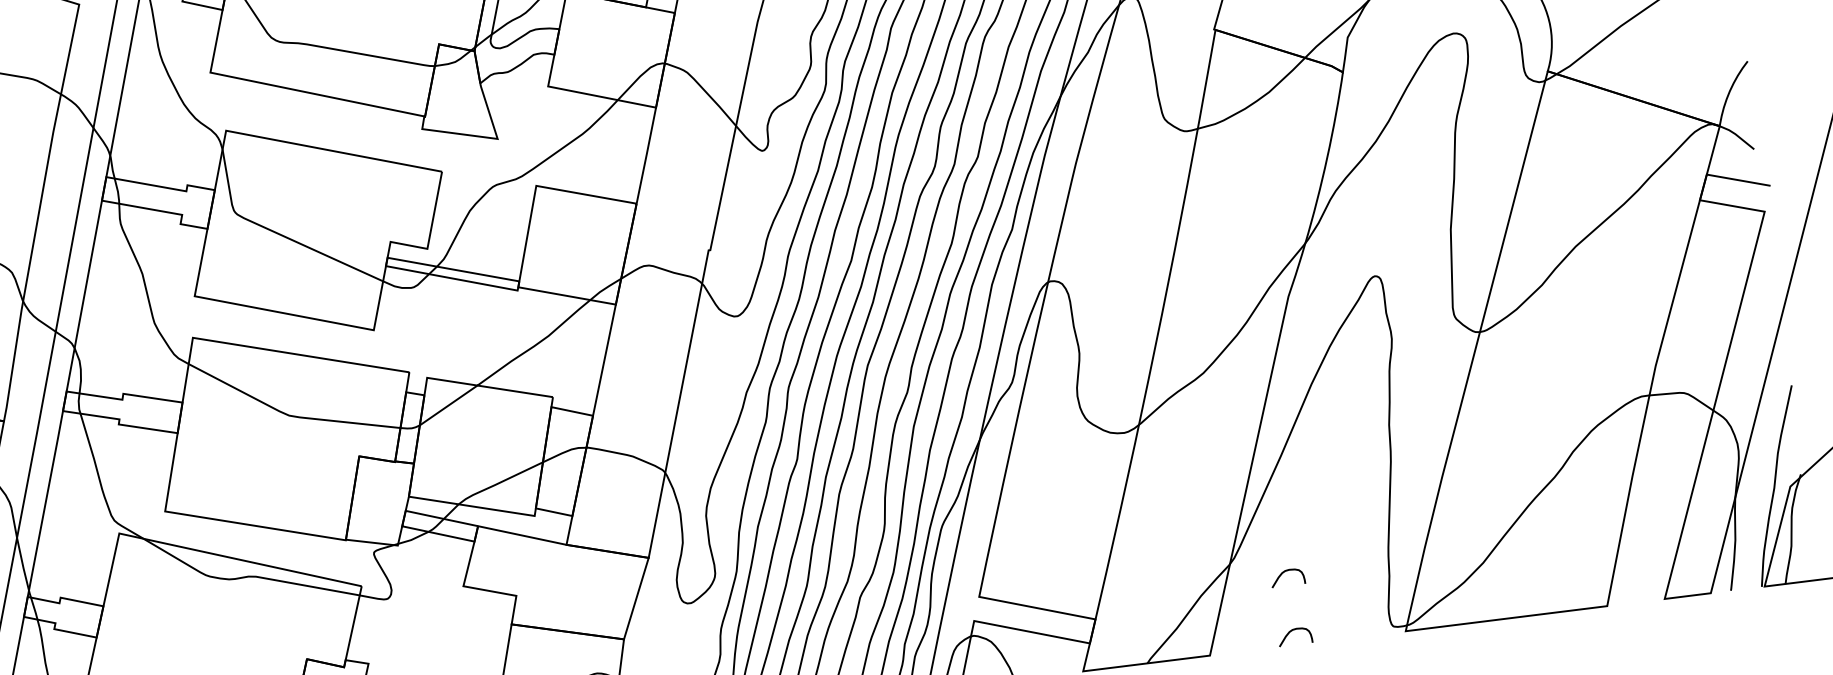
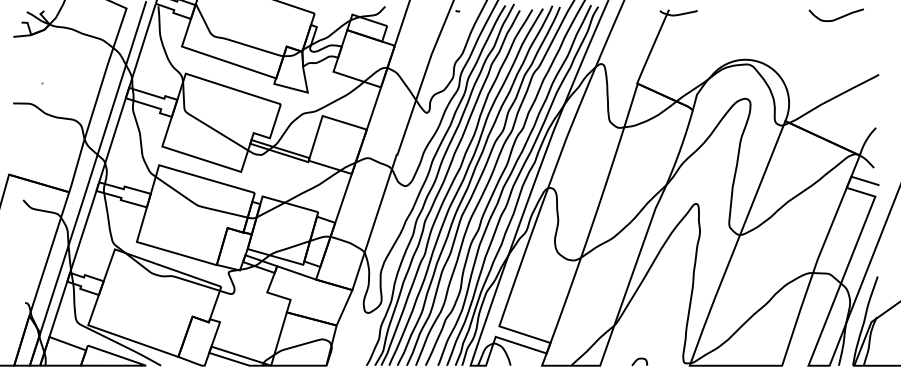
curve: (1286, 572) -> (639, 332), removed

